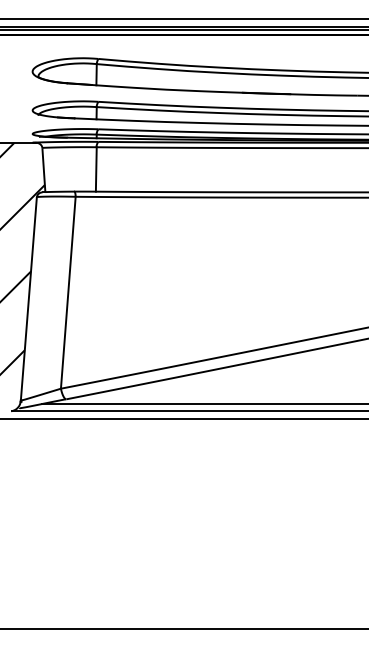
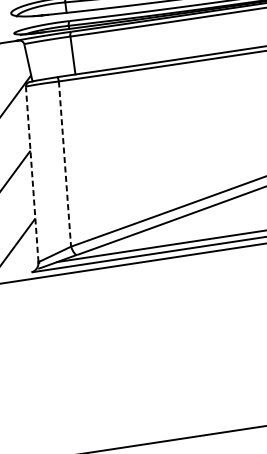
line: (68, 293) -> (65, 164), solid -> dashed
line: (28, 299) -> (31, 174), solid -> dashed

